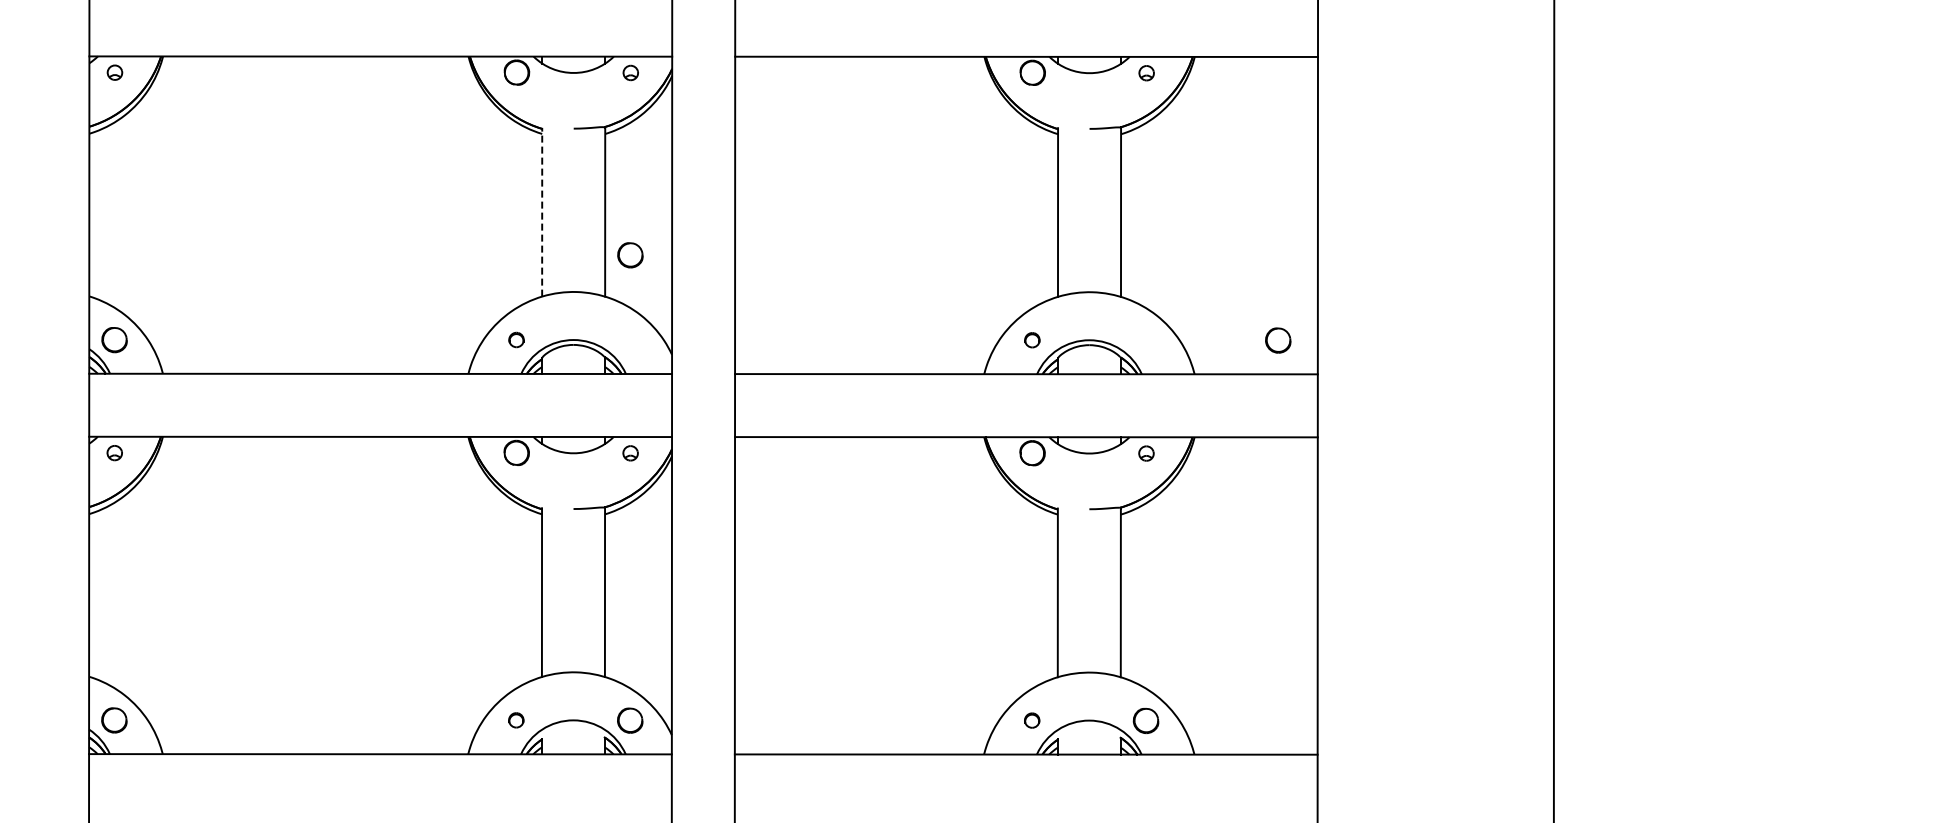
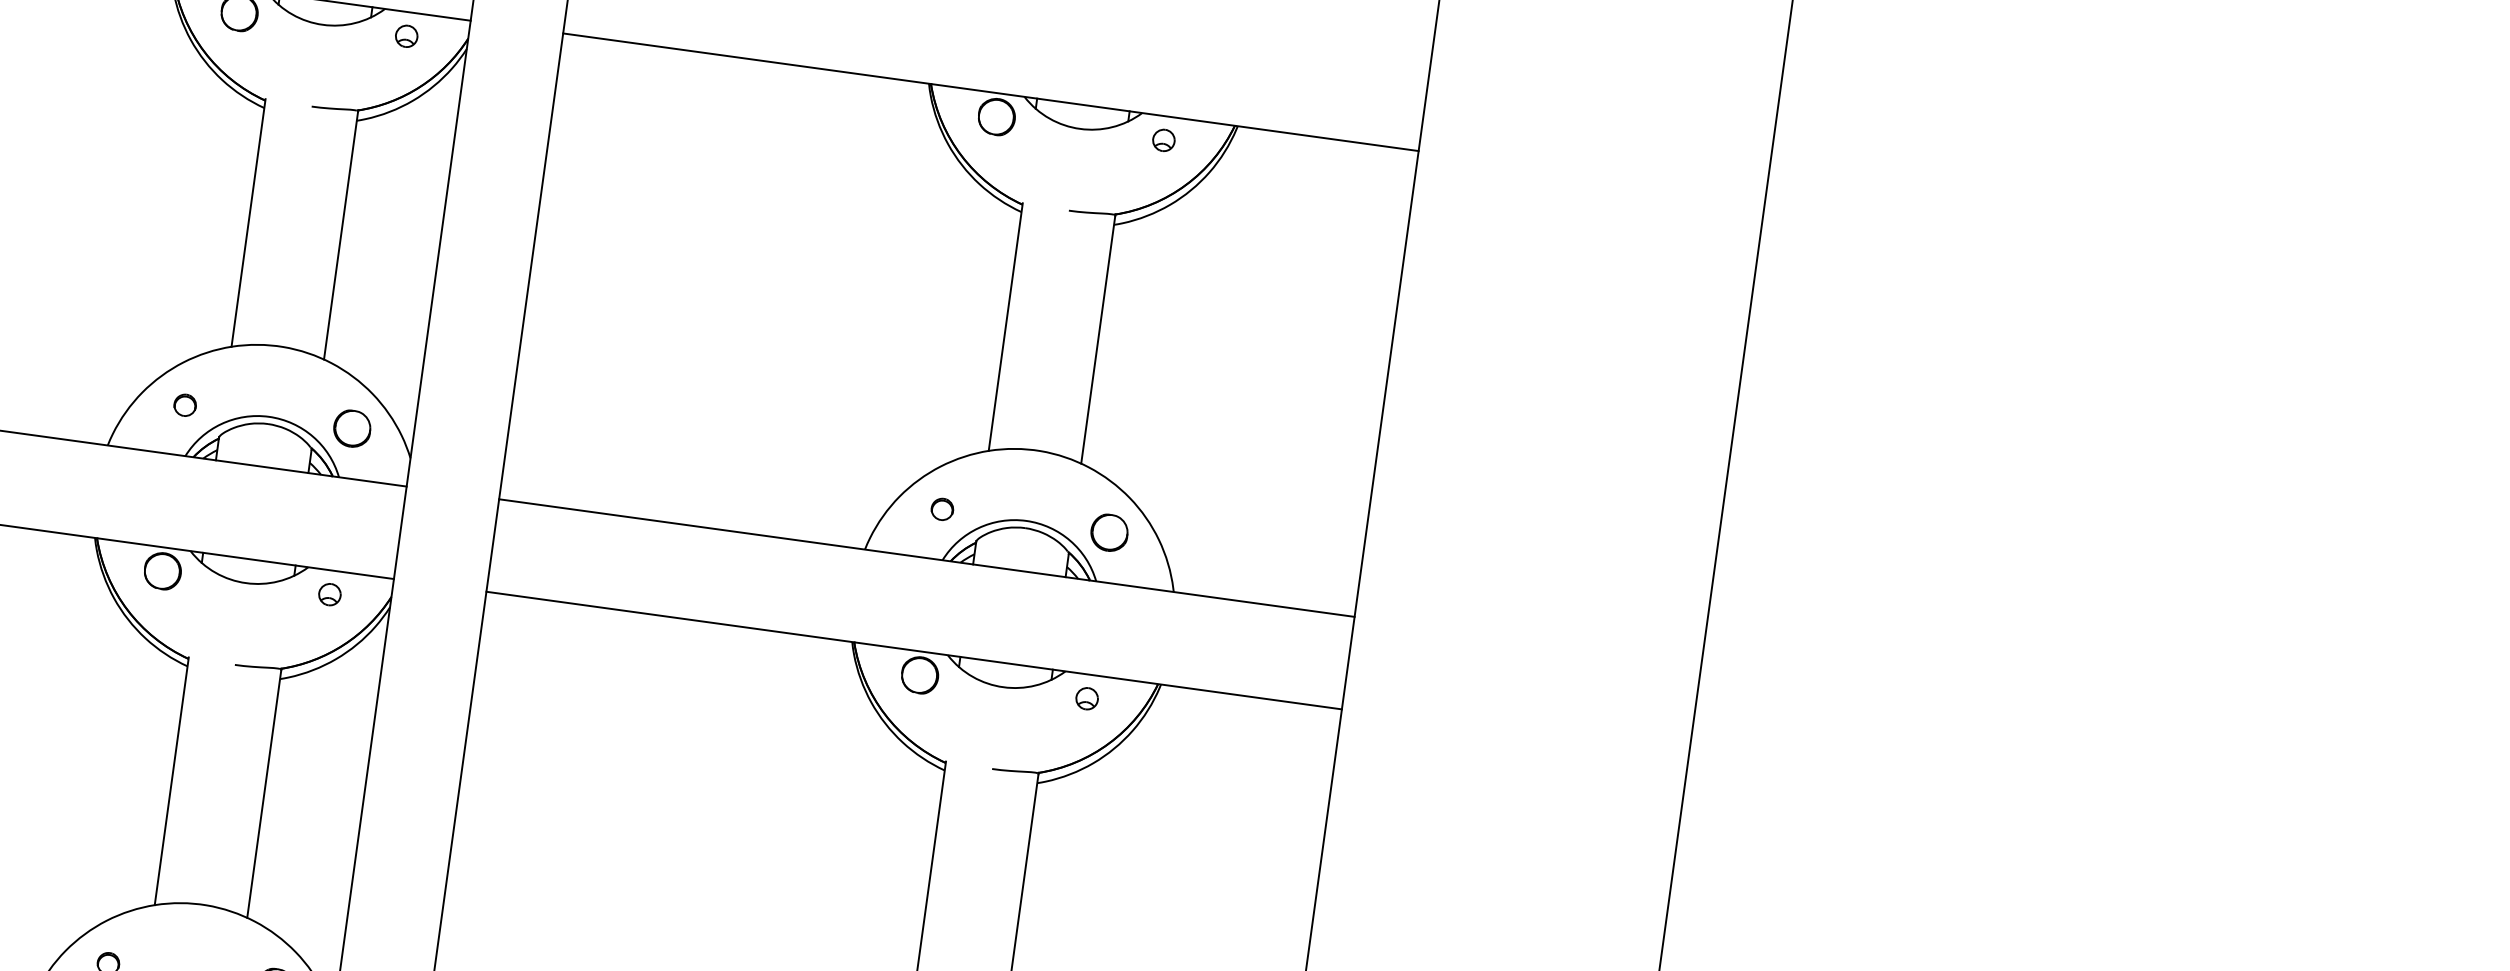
line: (542, 211) -> (249, 221), dashed -> solid
part: (630, 255) -> (352, 428), moved
part: (1278, 340) -> (1109, 532), moved

